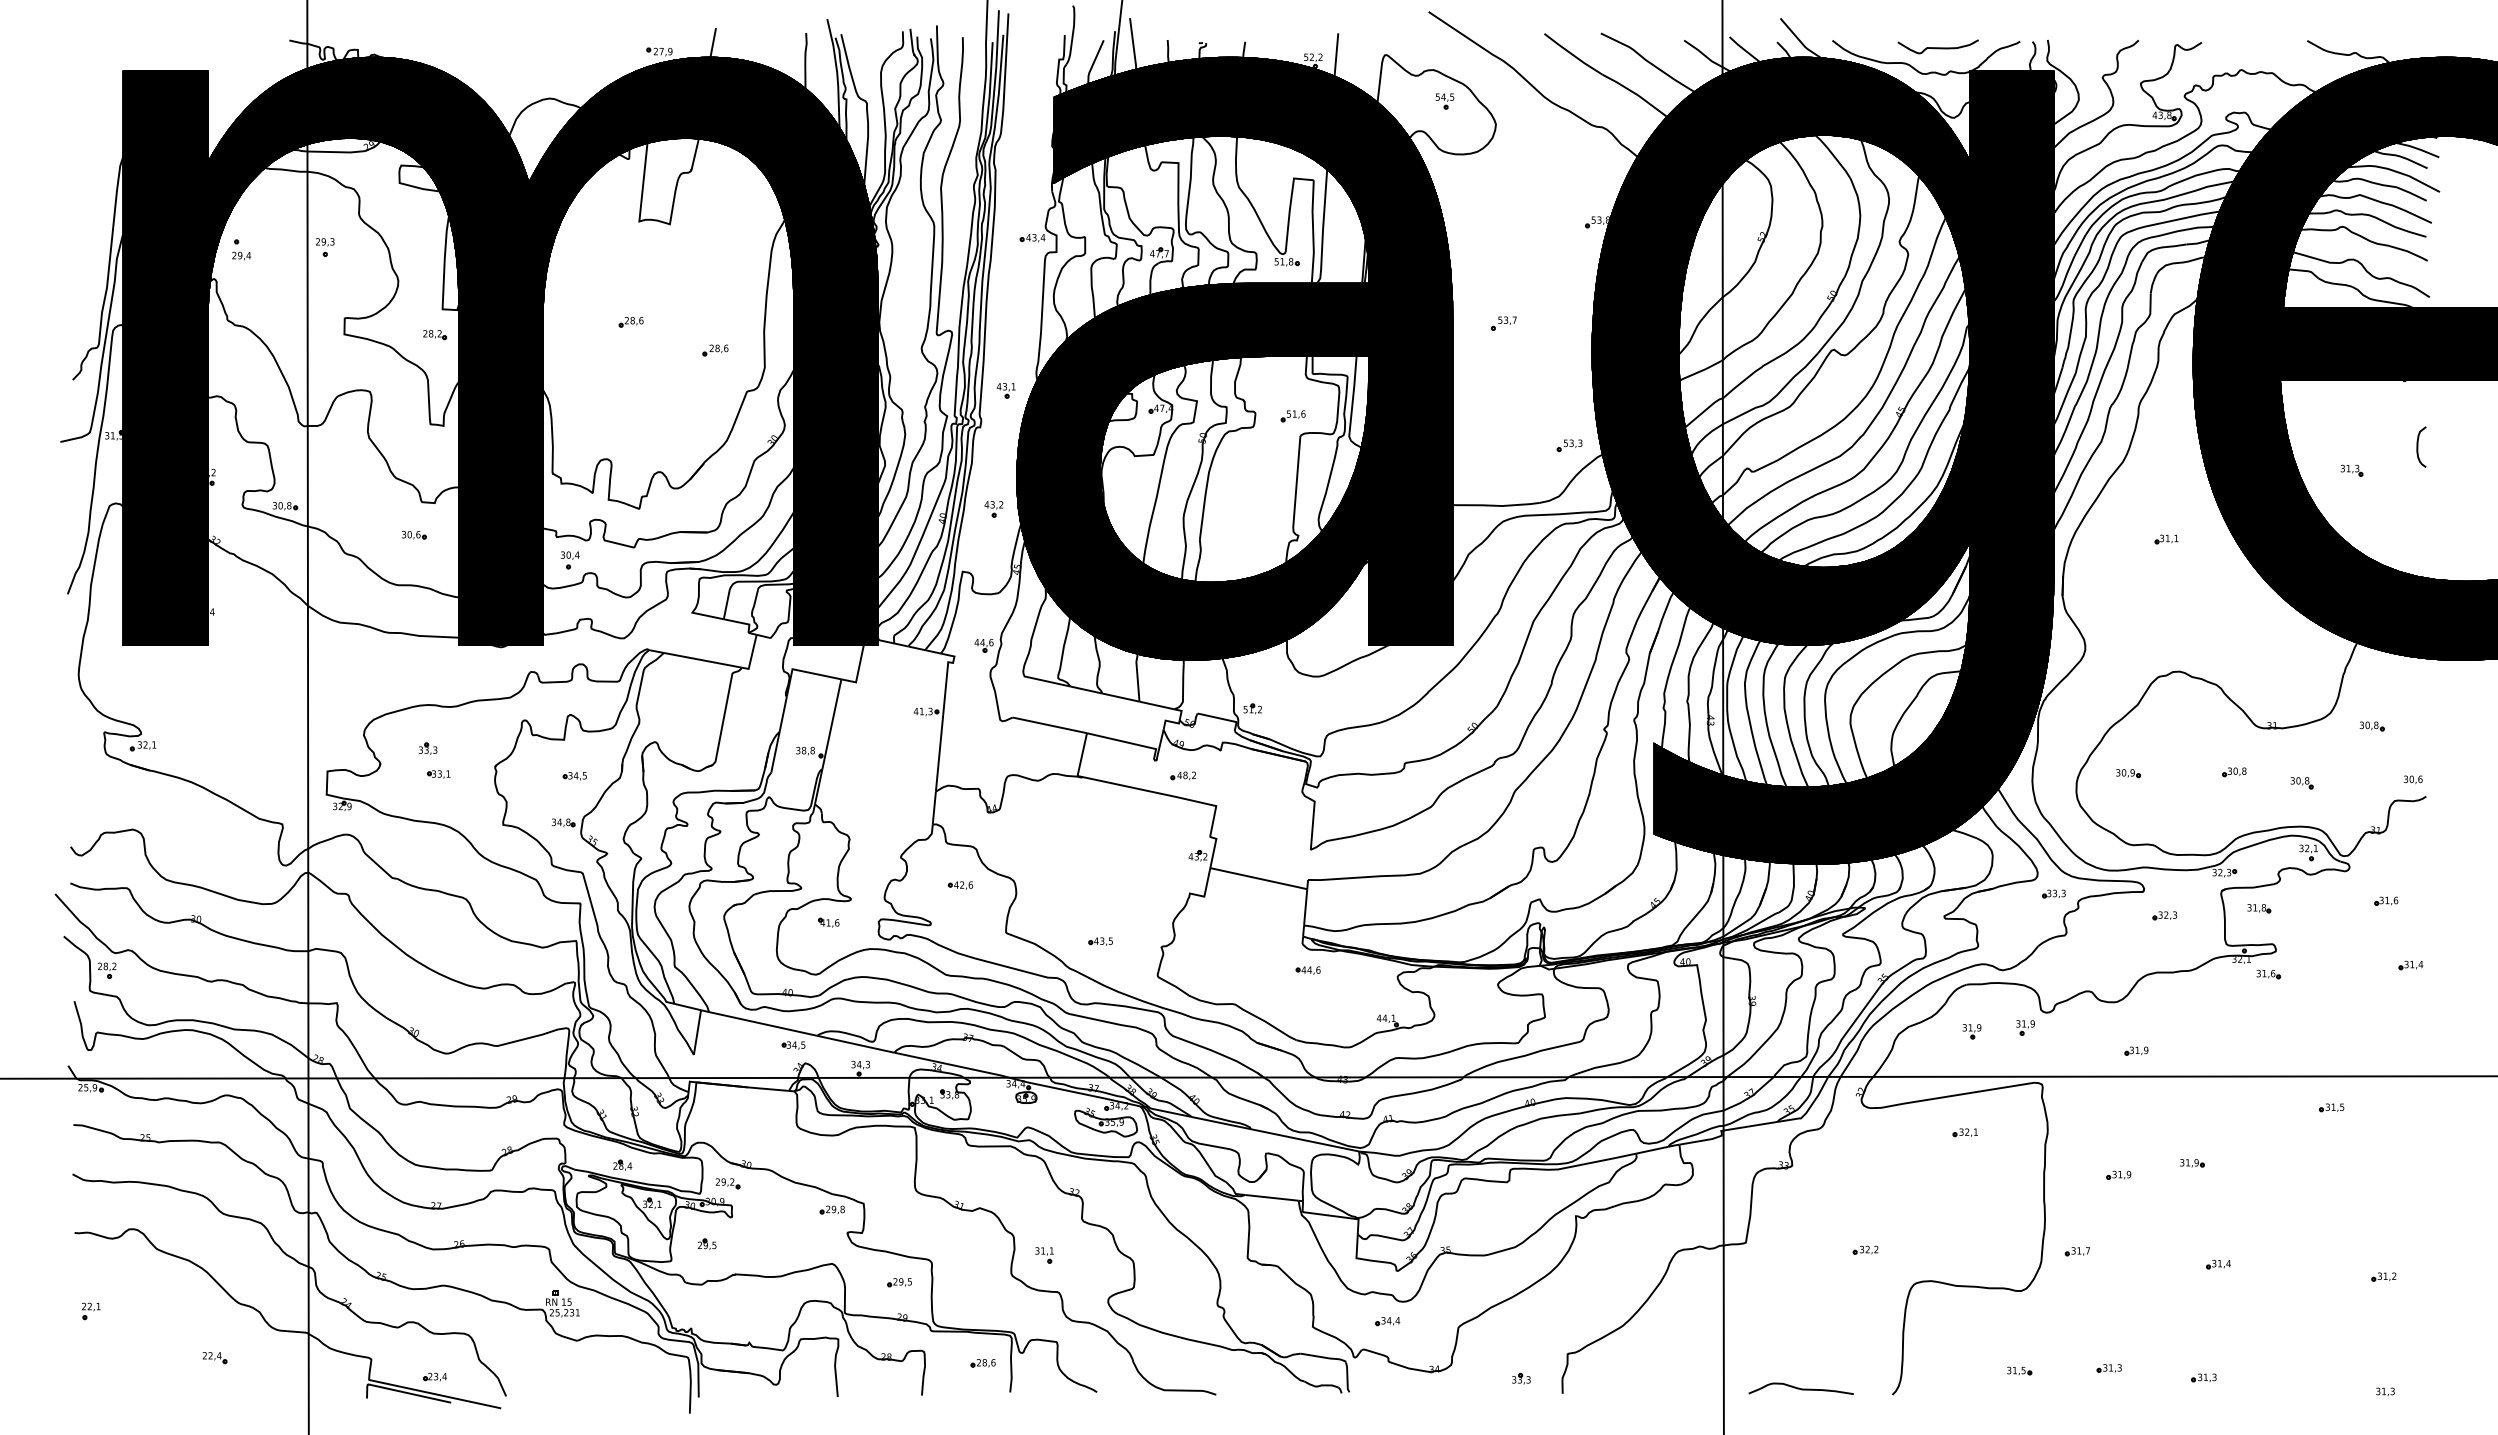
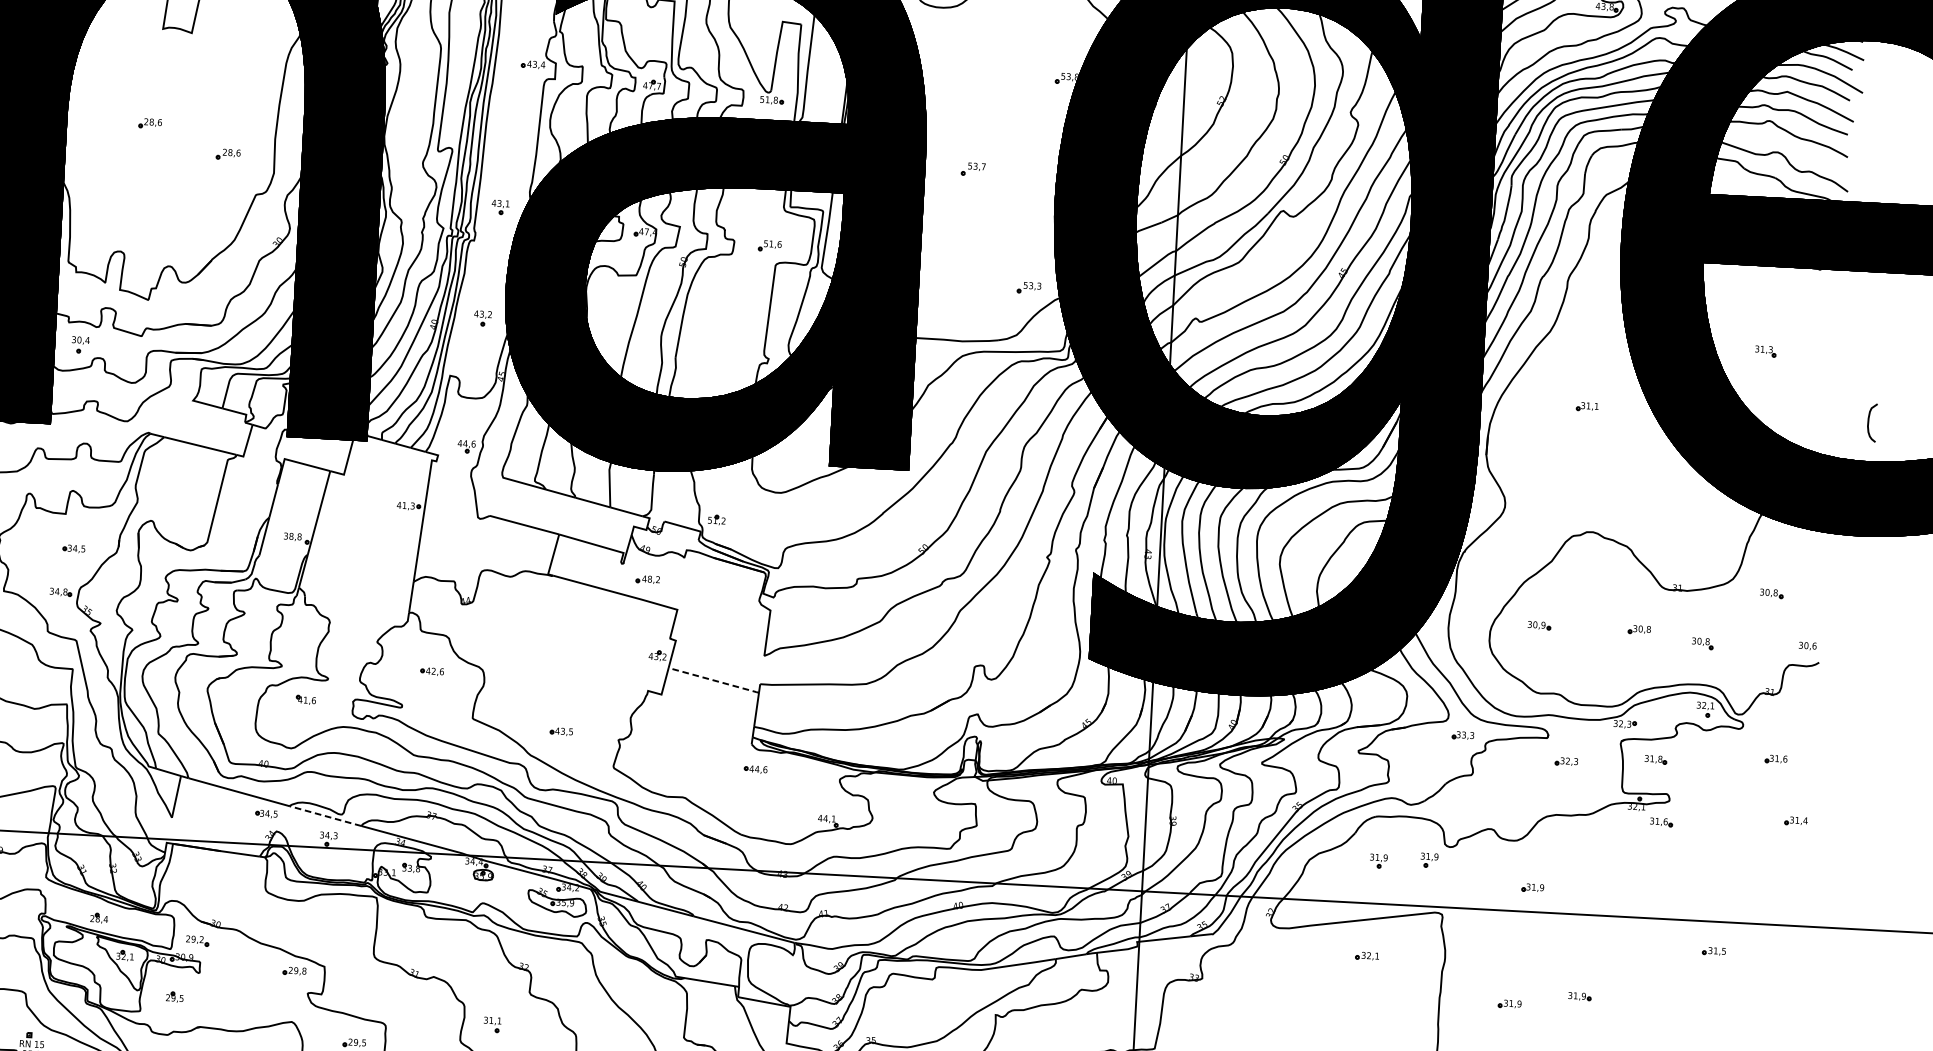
curve: (2418, 446) -> (1869, 422), moved
line: (1258, 878) -> (713, 680), solid -> dashed
line: (856, 1044) -> (325, 816), solid -> dashed

